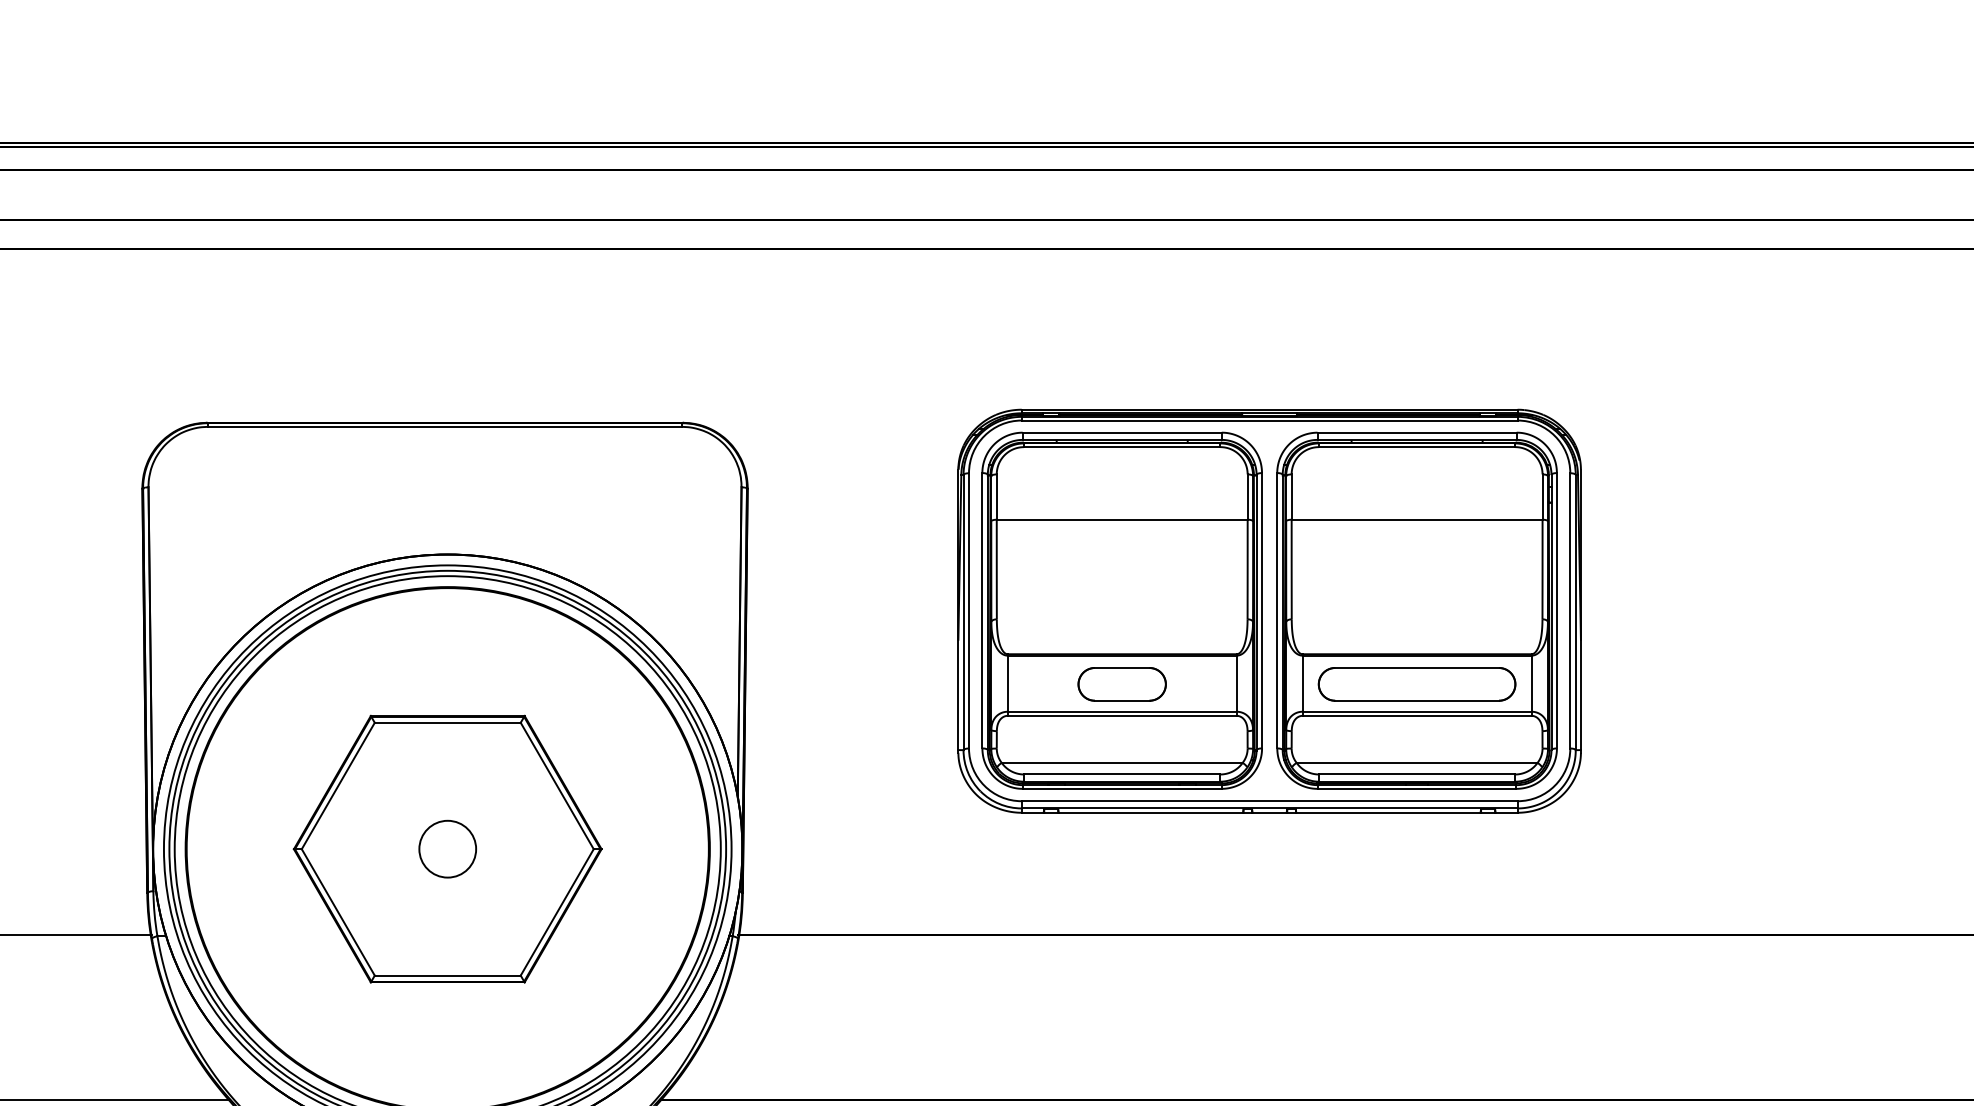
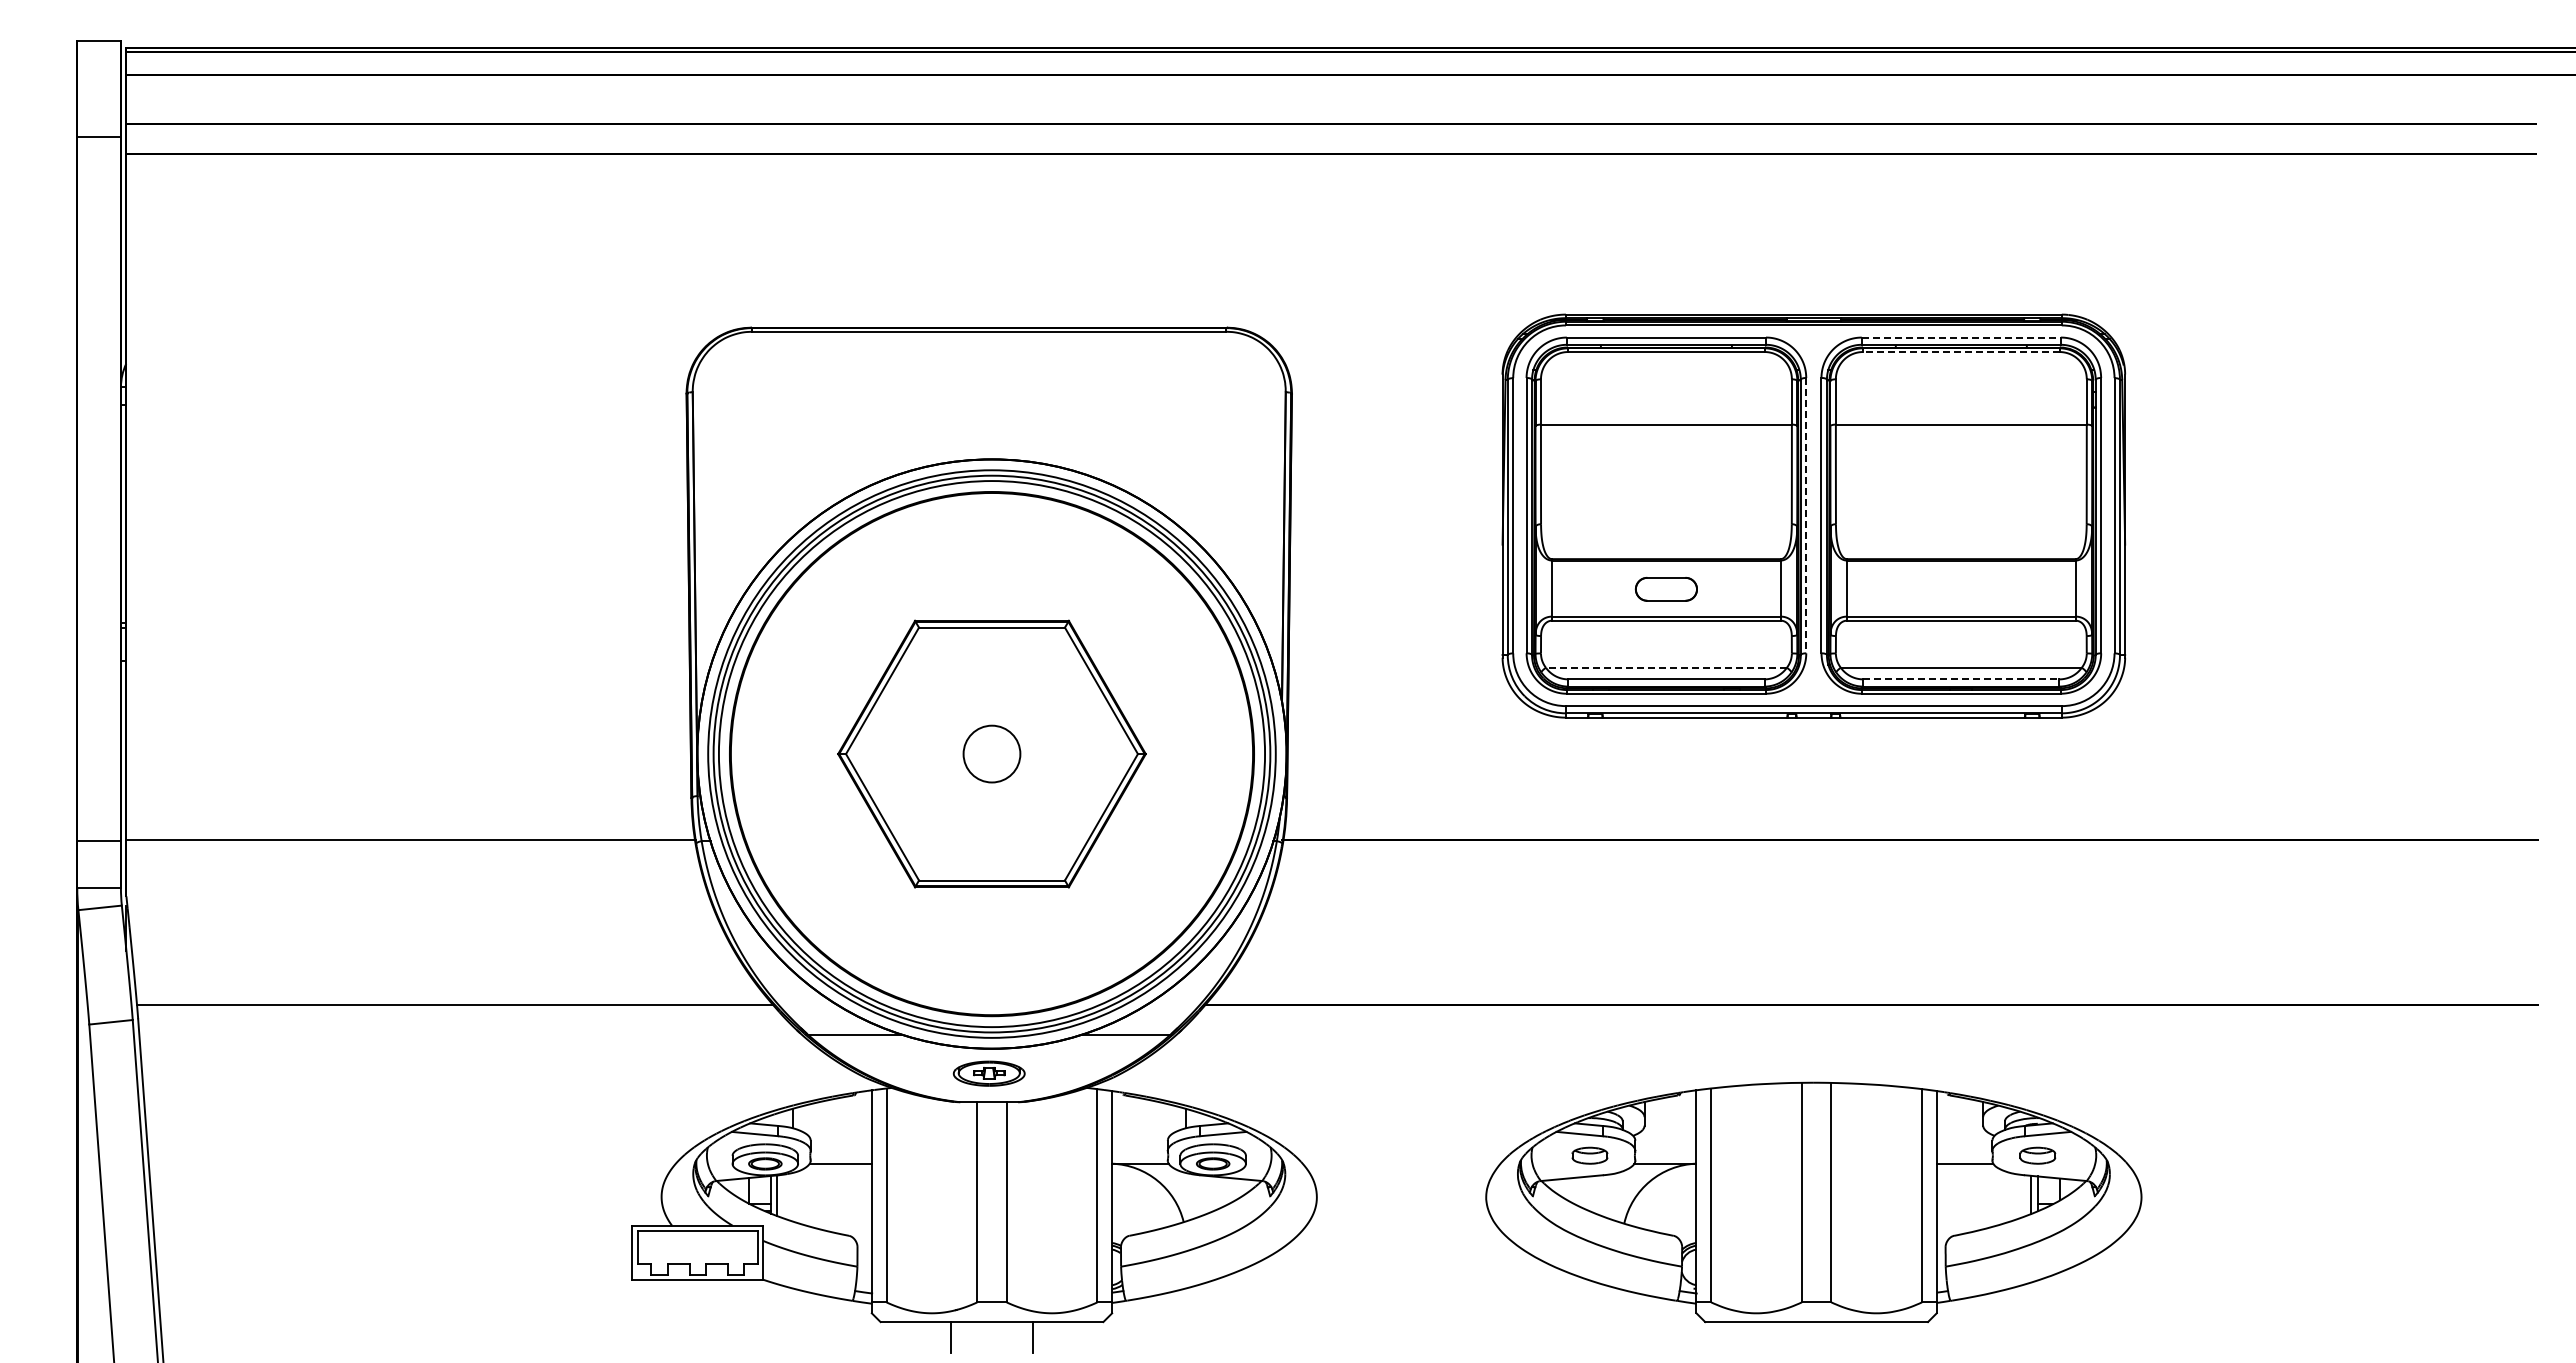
line: (1417, 432) -> (1961, 337), solid -> dashed
line: (1416, 447) -> (1960, 352), solid -> dashed
line: (1262, 610) -> (1806, 515), solid -> dashed
part: (1122, 684) -> (1666, 589), size x0.7
part: (1417, 684) -> (1961, 589), removed
line: (1121, 762) -> (1665, 667), solid -> dashed
line: (1417, 774) -> (1961, 679), solid -> dashed

